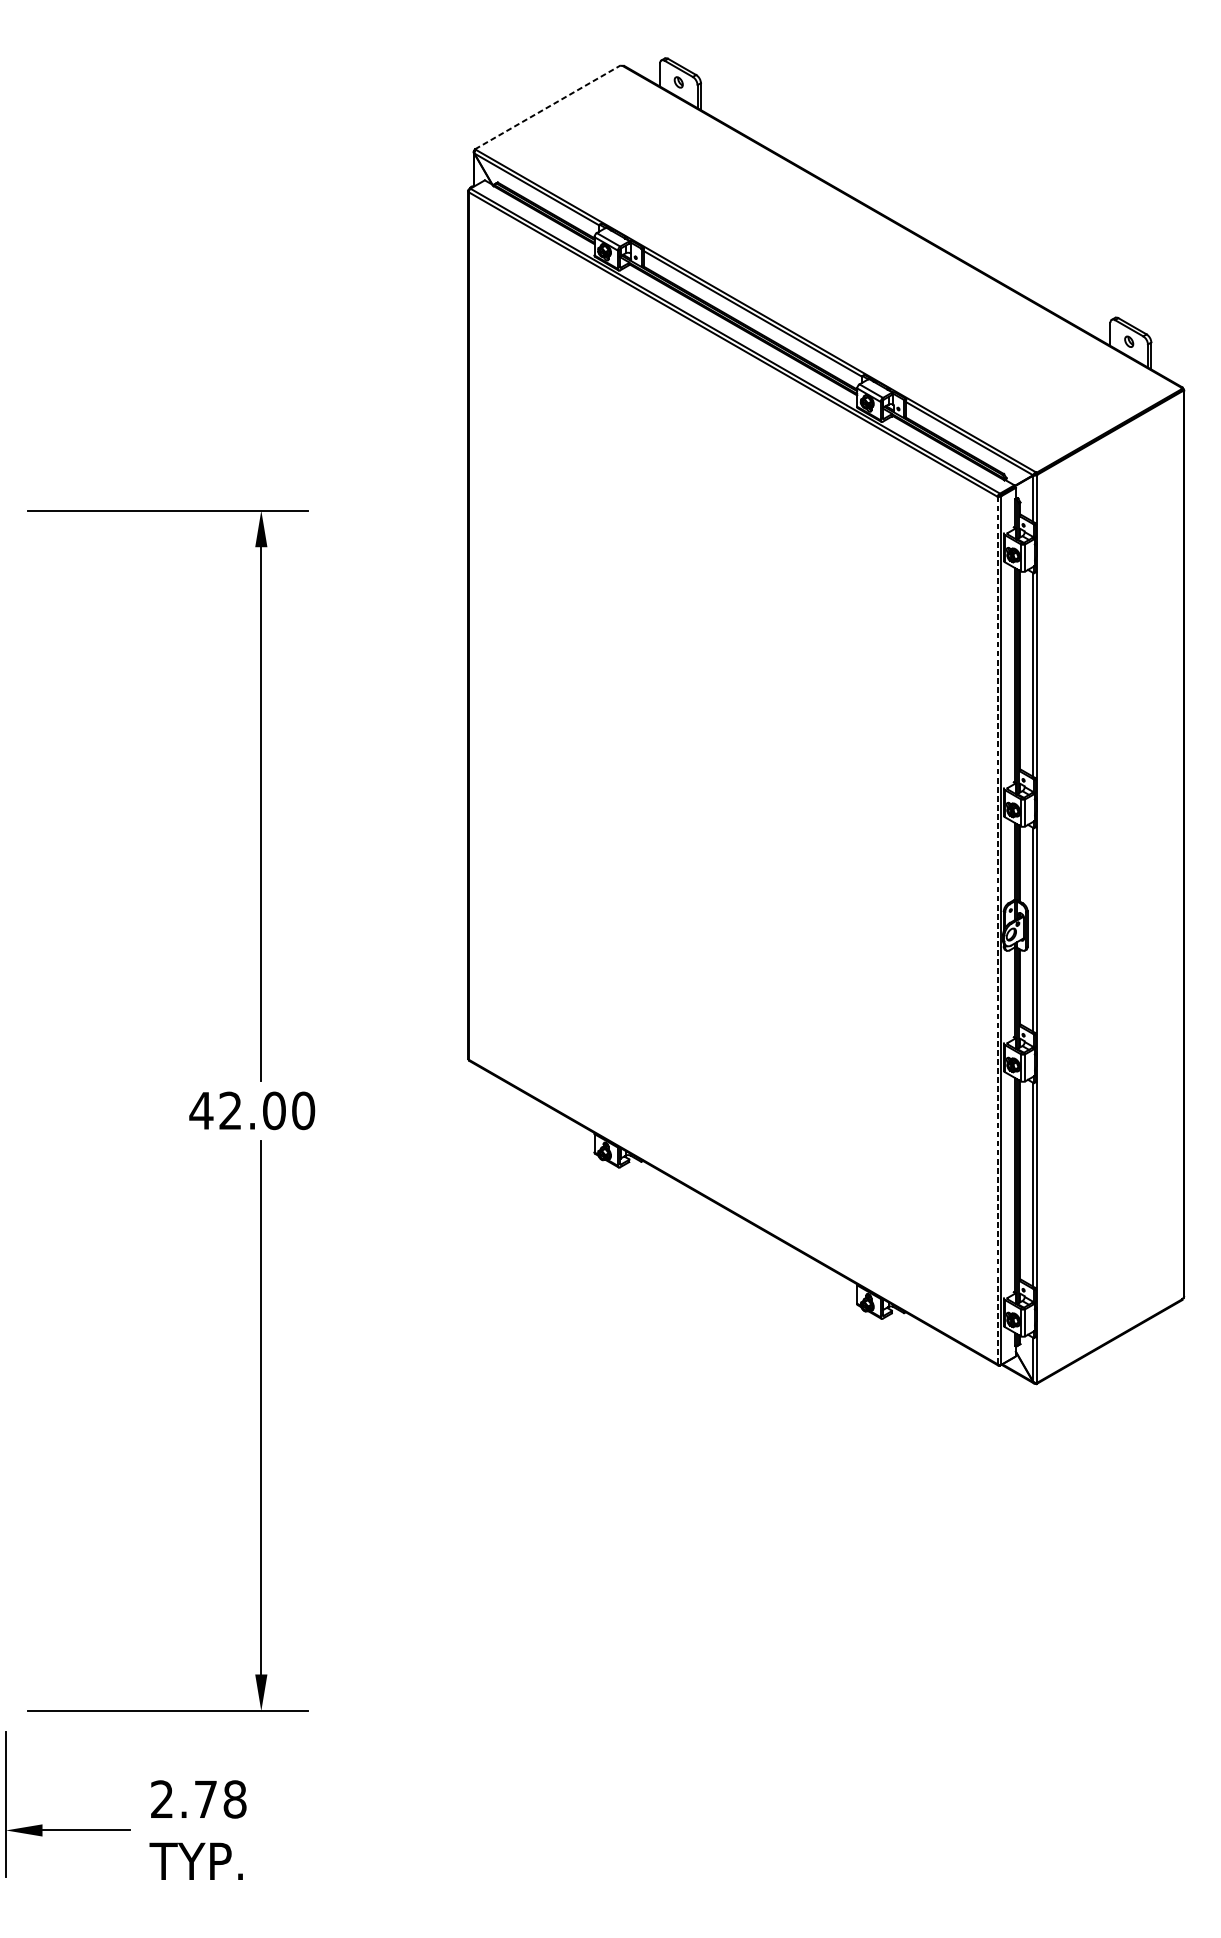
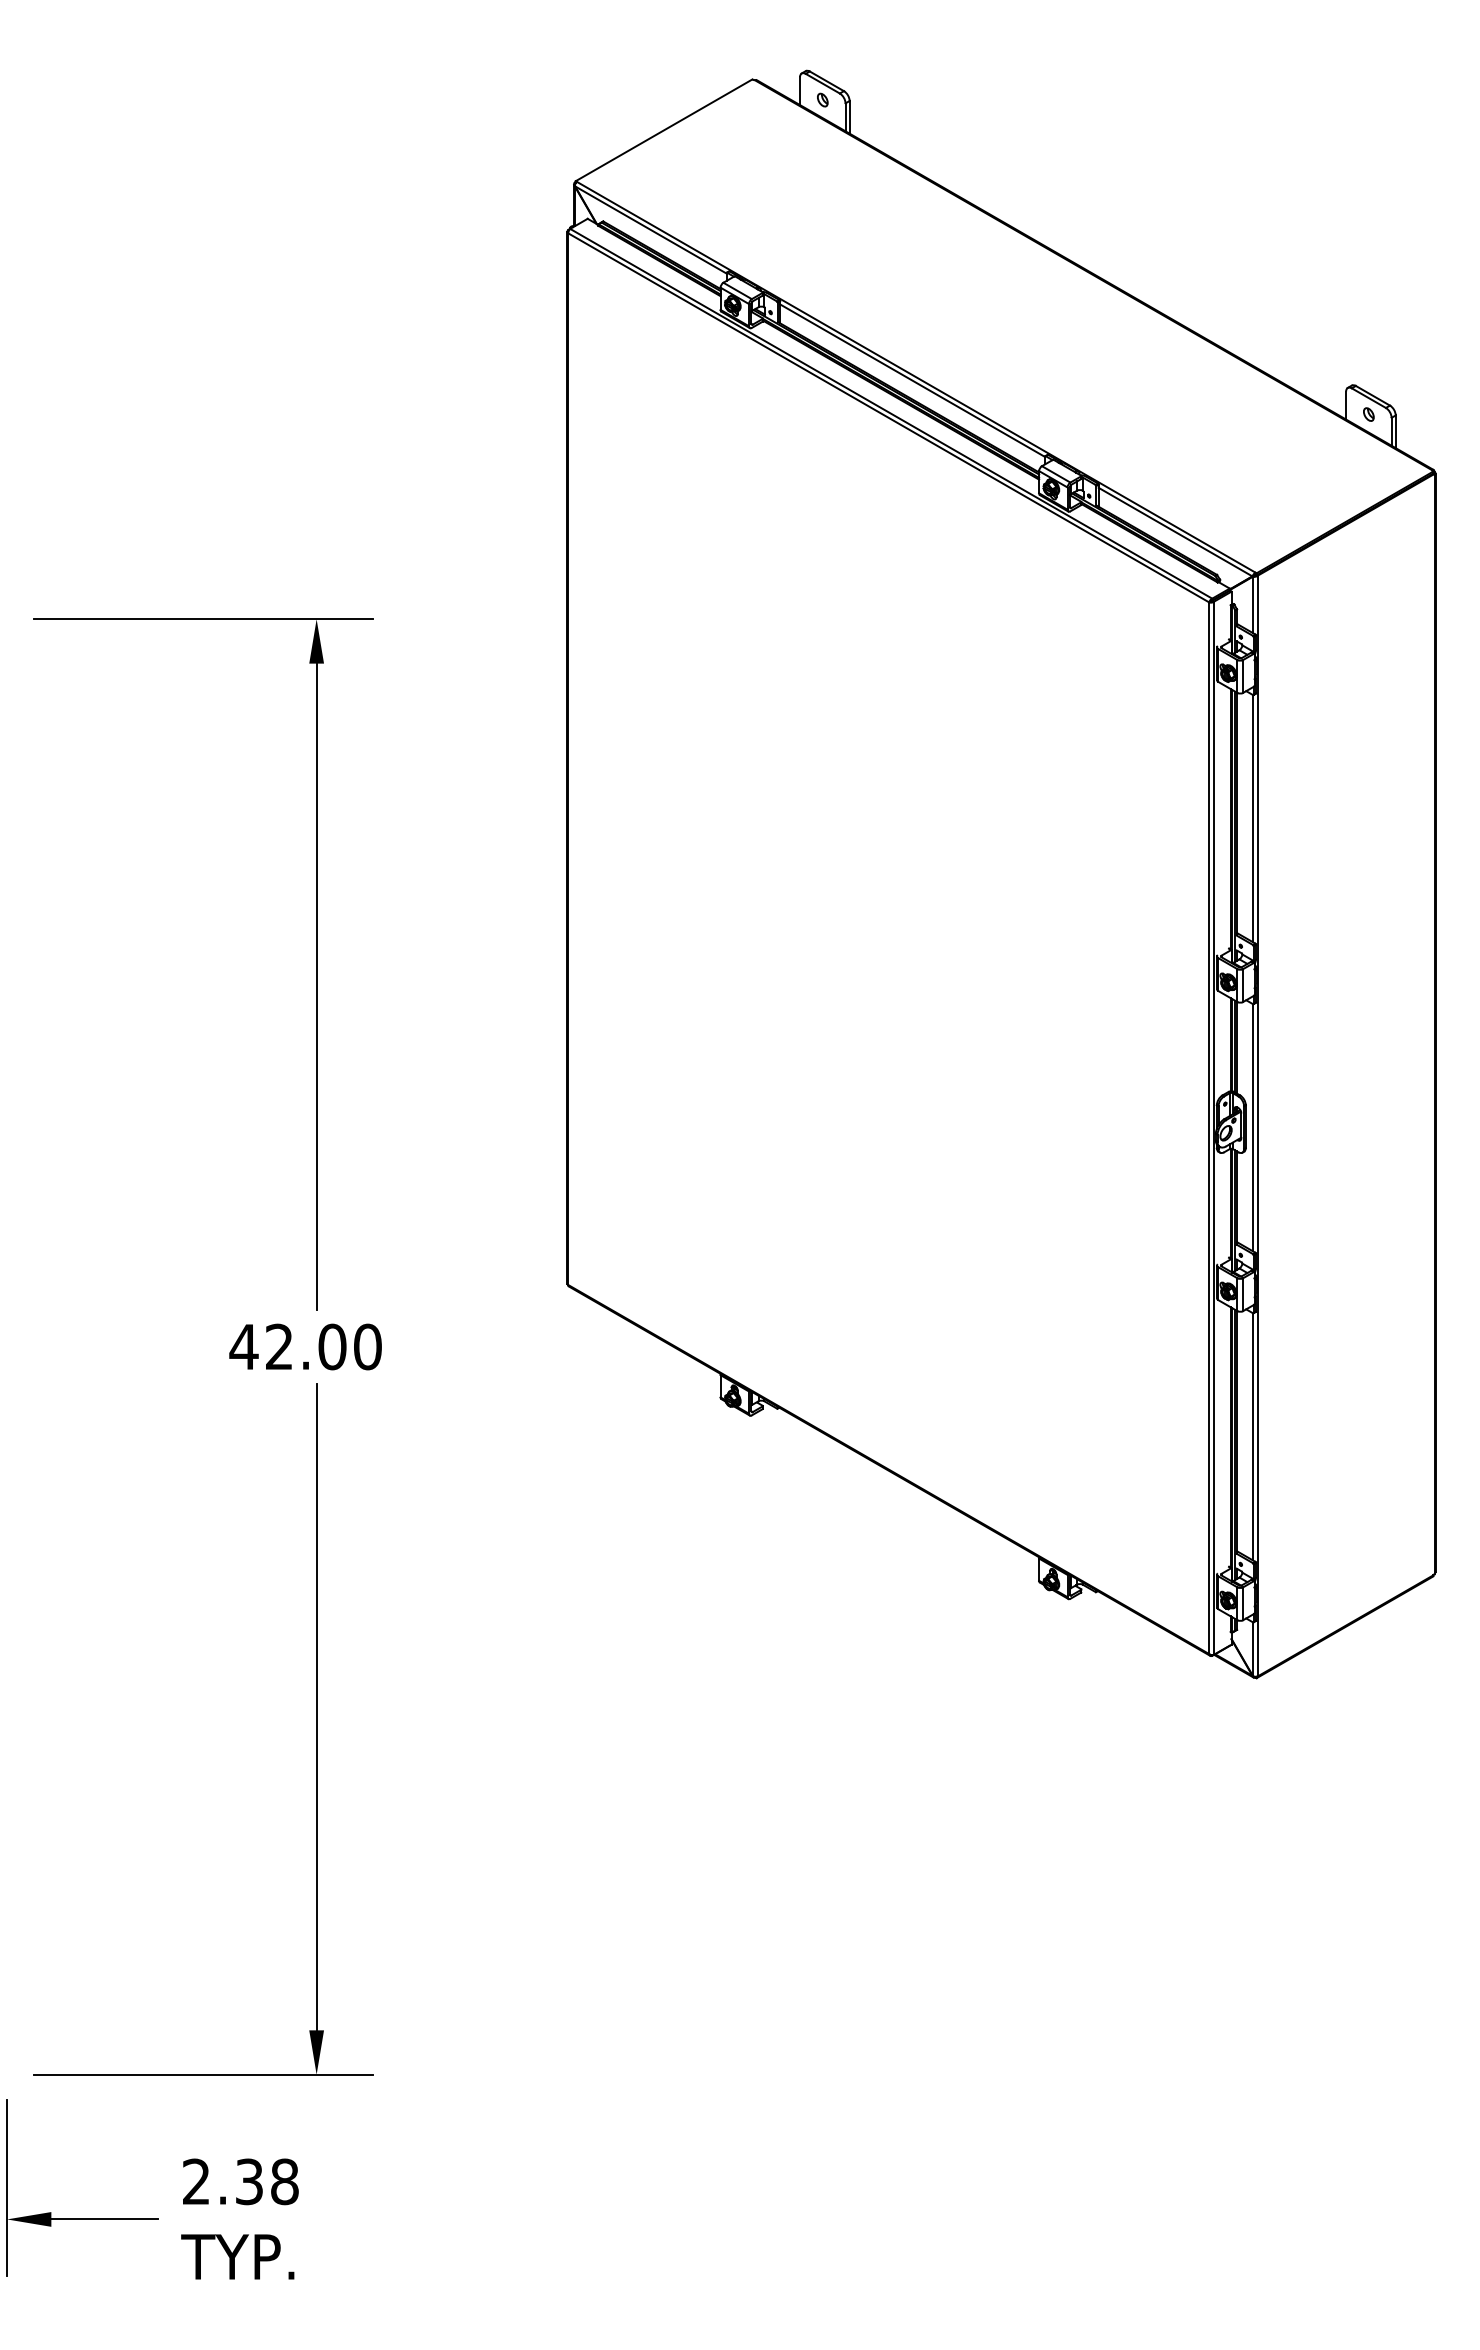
line: (548, 107) -> (664, 130), dashed -> solid
line: (997, 930) -> (1209, 1128), dashed -> solid
text: (205, 1799) -> (249, 2181), 2.78 -> 2.38

